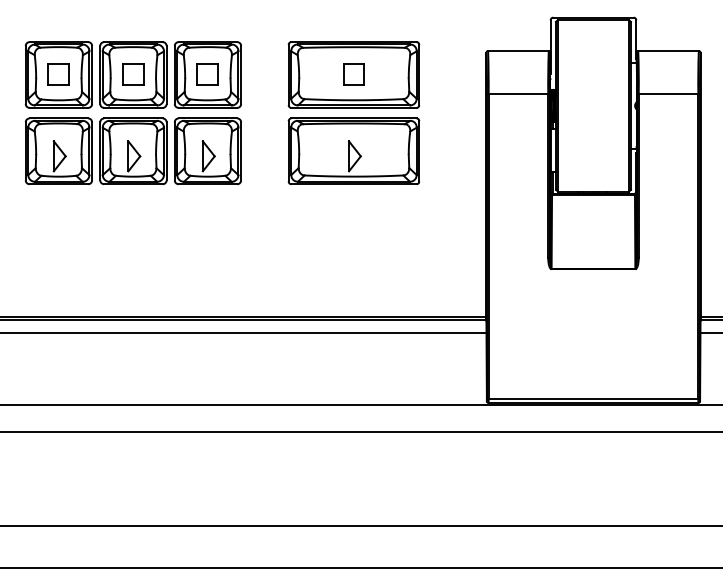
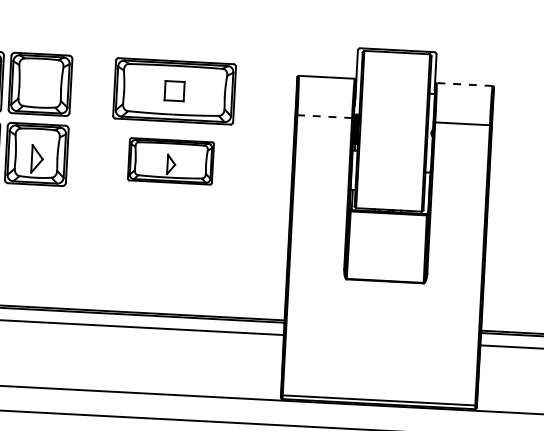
line: (668, 51) -> (464, 84), solid -> dashed
part: (207, 74) -> (40, 83), removed
line: (518, 93) -> (324, 116), solid -> dashed
part: (353, 150) -> (170, 160), size x0.7

